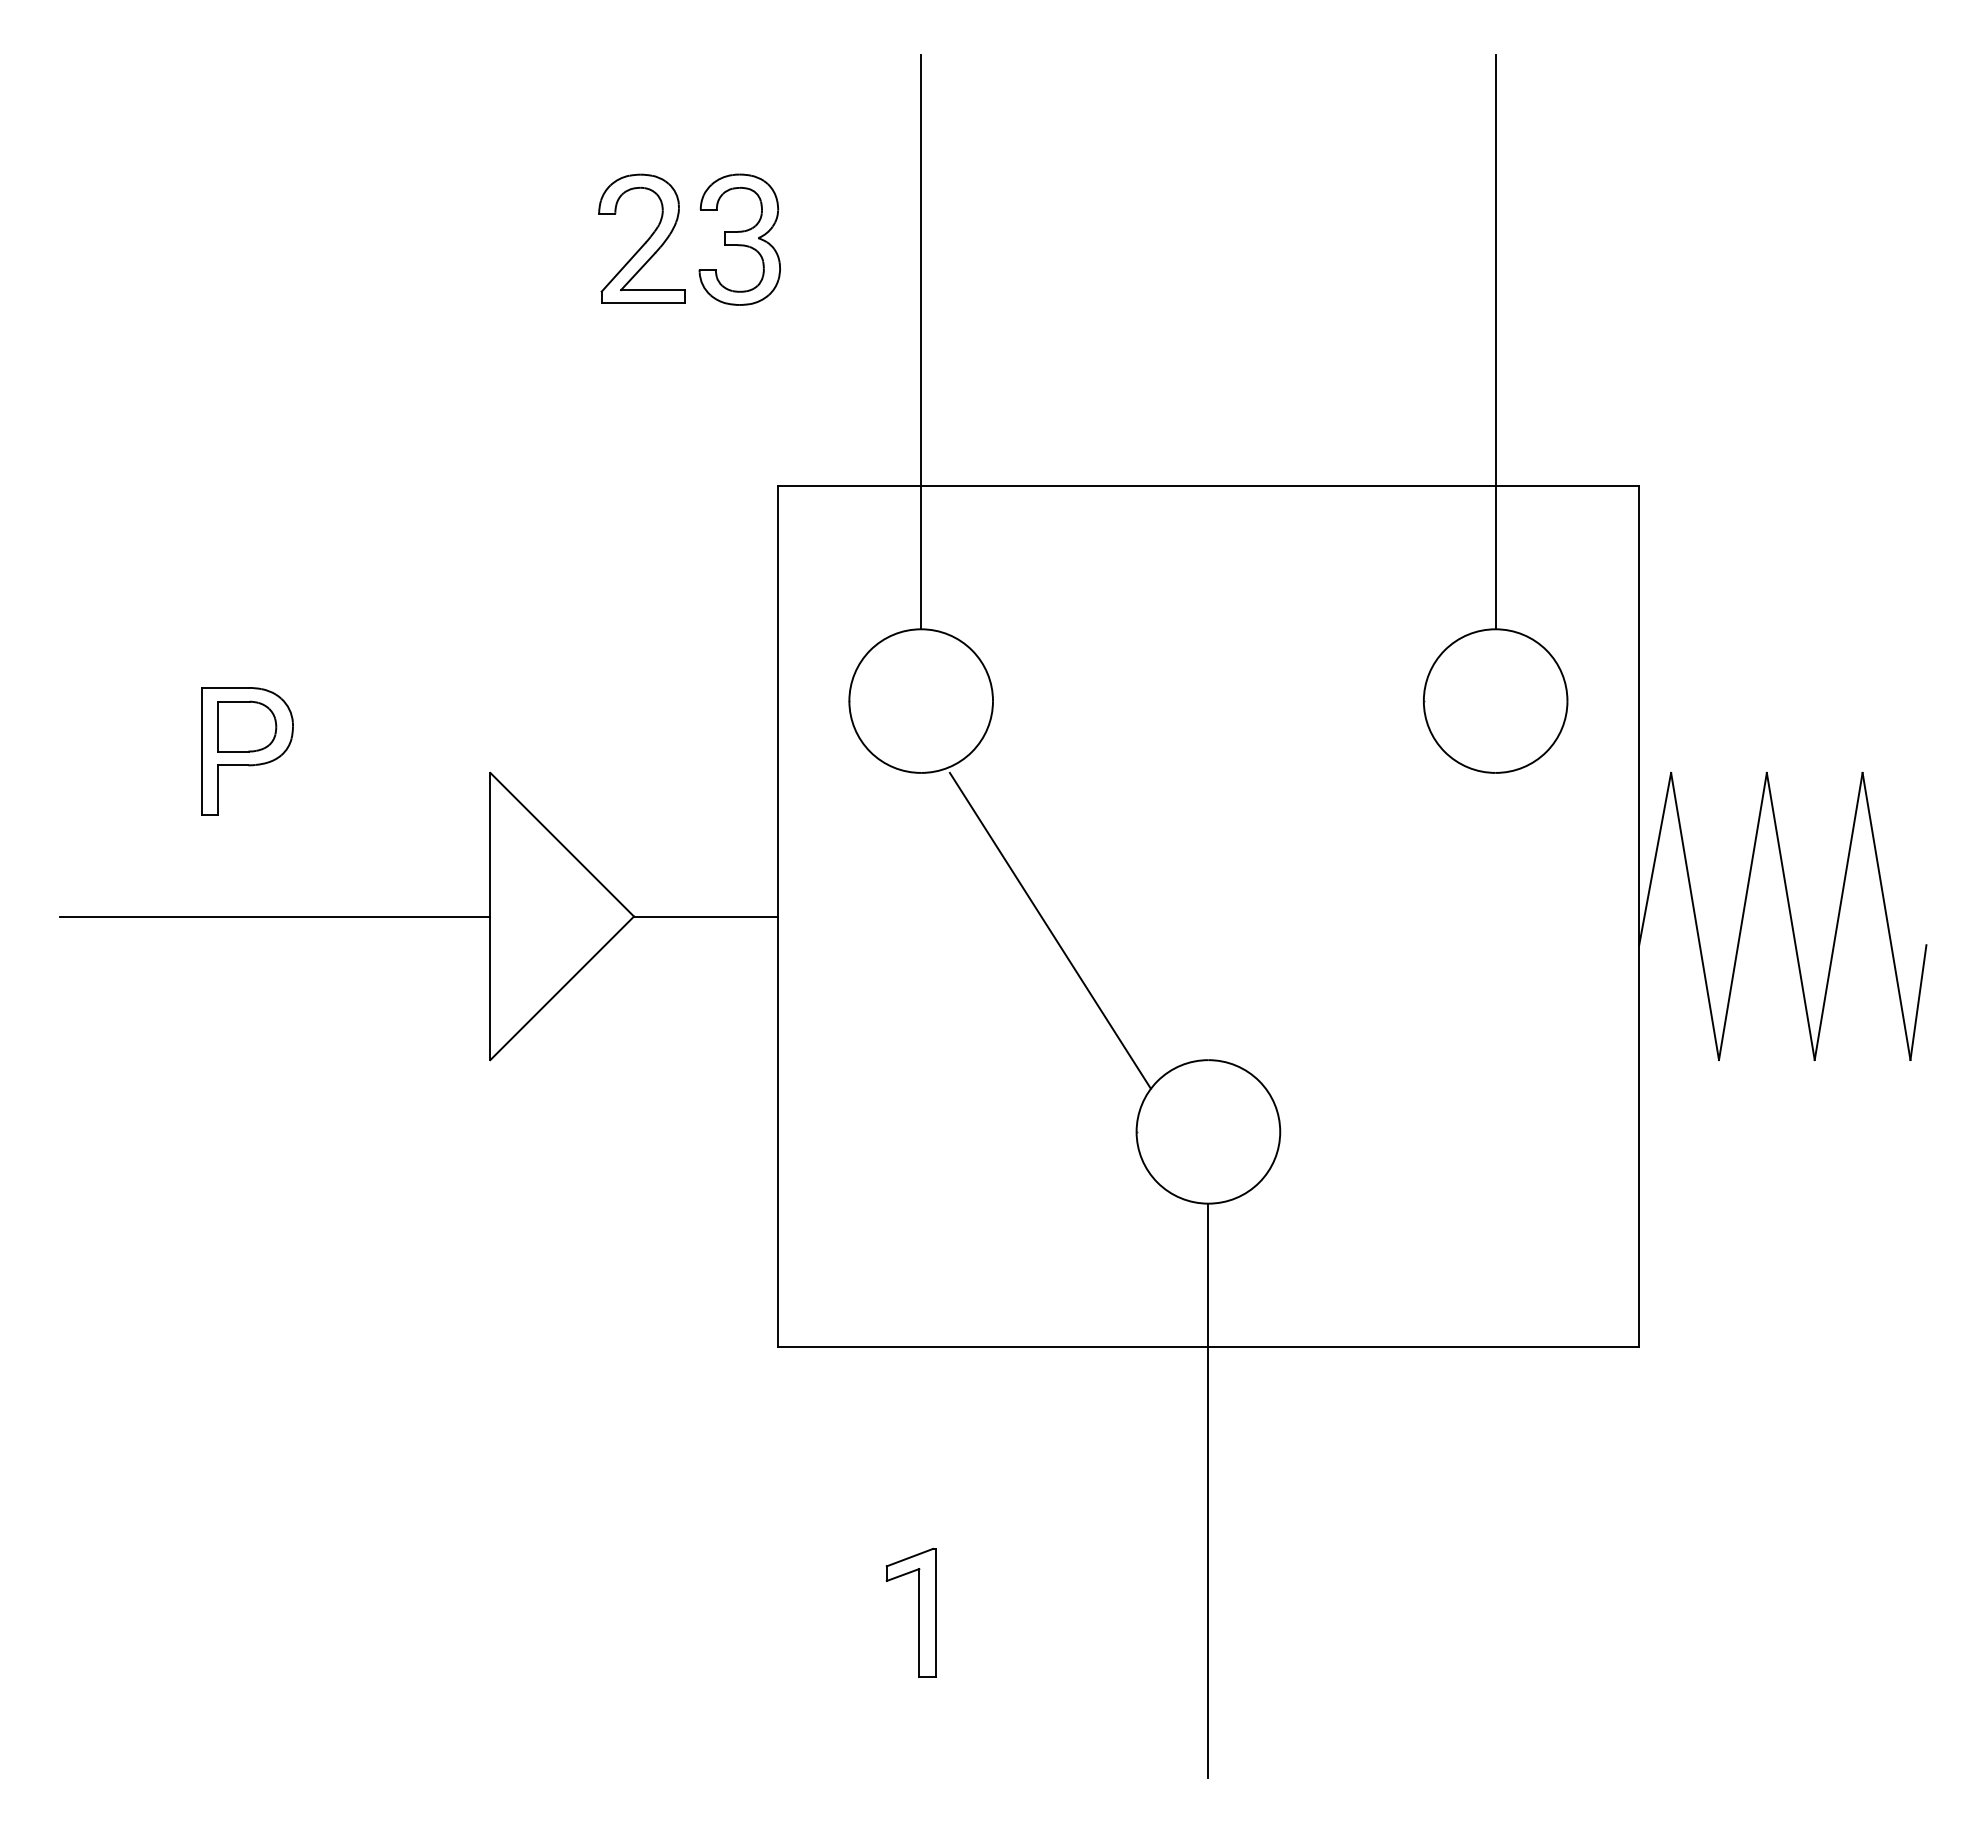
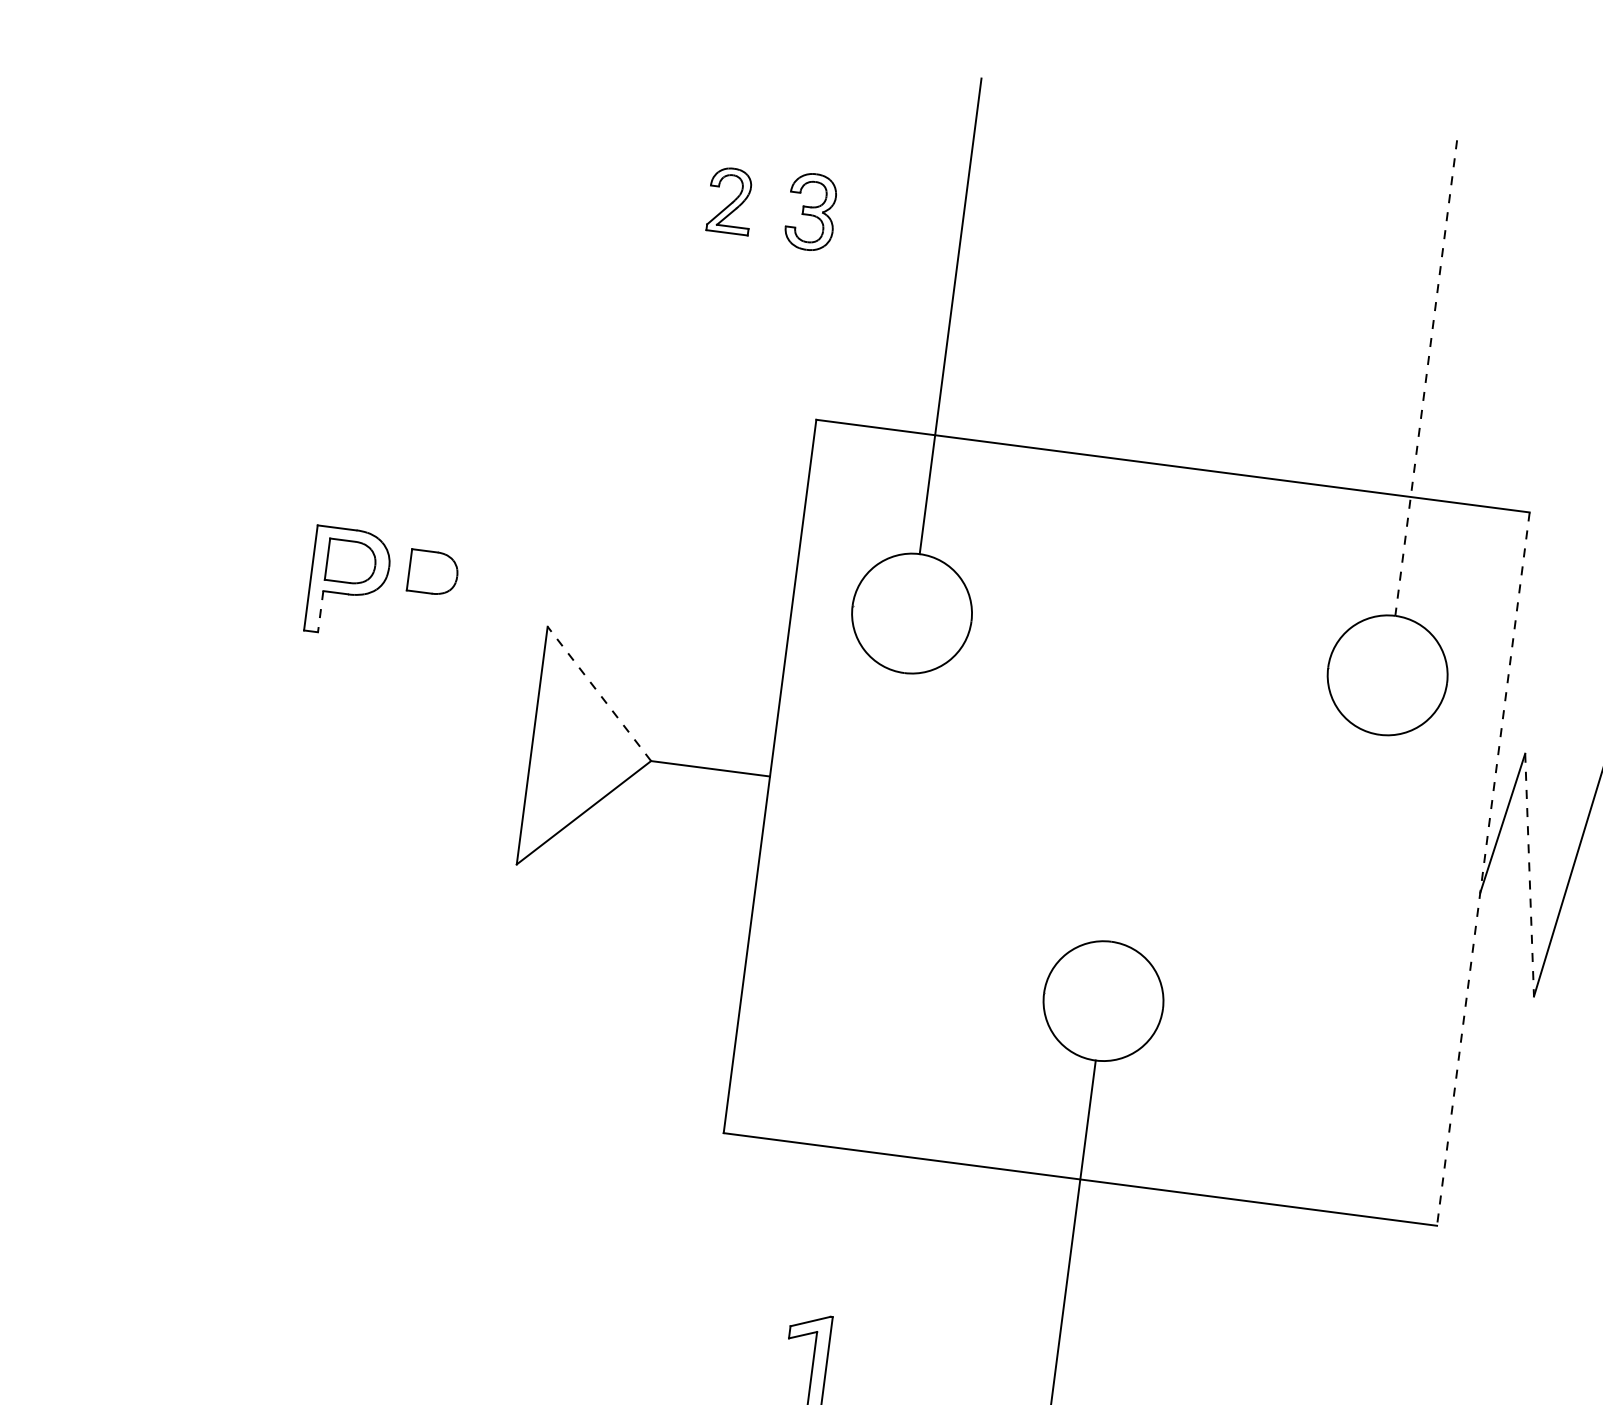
part: (641, 238) -> (730, 200), size x0.6
part: (739, 239) -> (811, 211), size x0.7
line: (1495, 342) -> (1426, 378), solid -> dashed
part: (346, 726) -> (433, 572), added
line: (218, 790) -> (320, 612), solid -> dashed
line: (562, 844) -> (599, 693), solid -> dashed
line: (274, 916) -> (353, 722), removed
line: (1639, 916) -> (1483, 869), solid -> dashed
line: (1695, 916) -> (1529, 875), solid -> dashed
line: (1049, 930) -> (993, 817), removed

